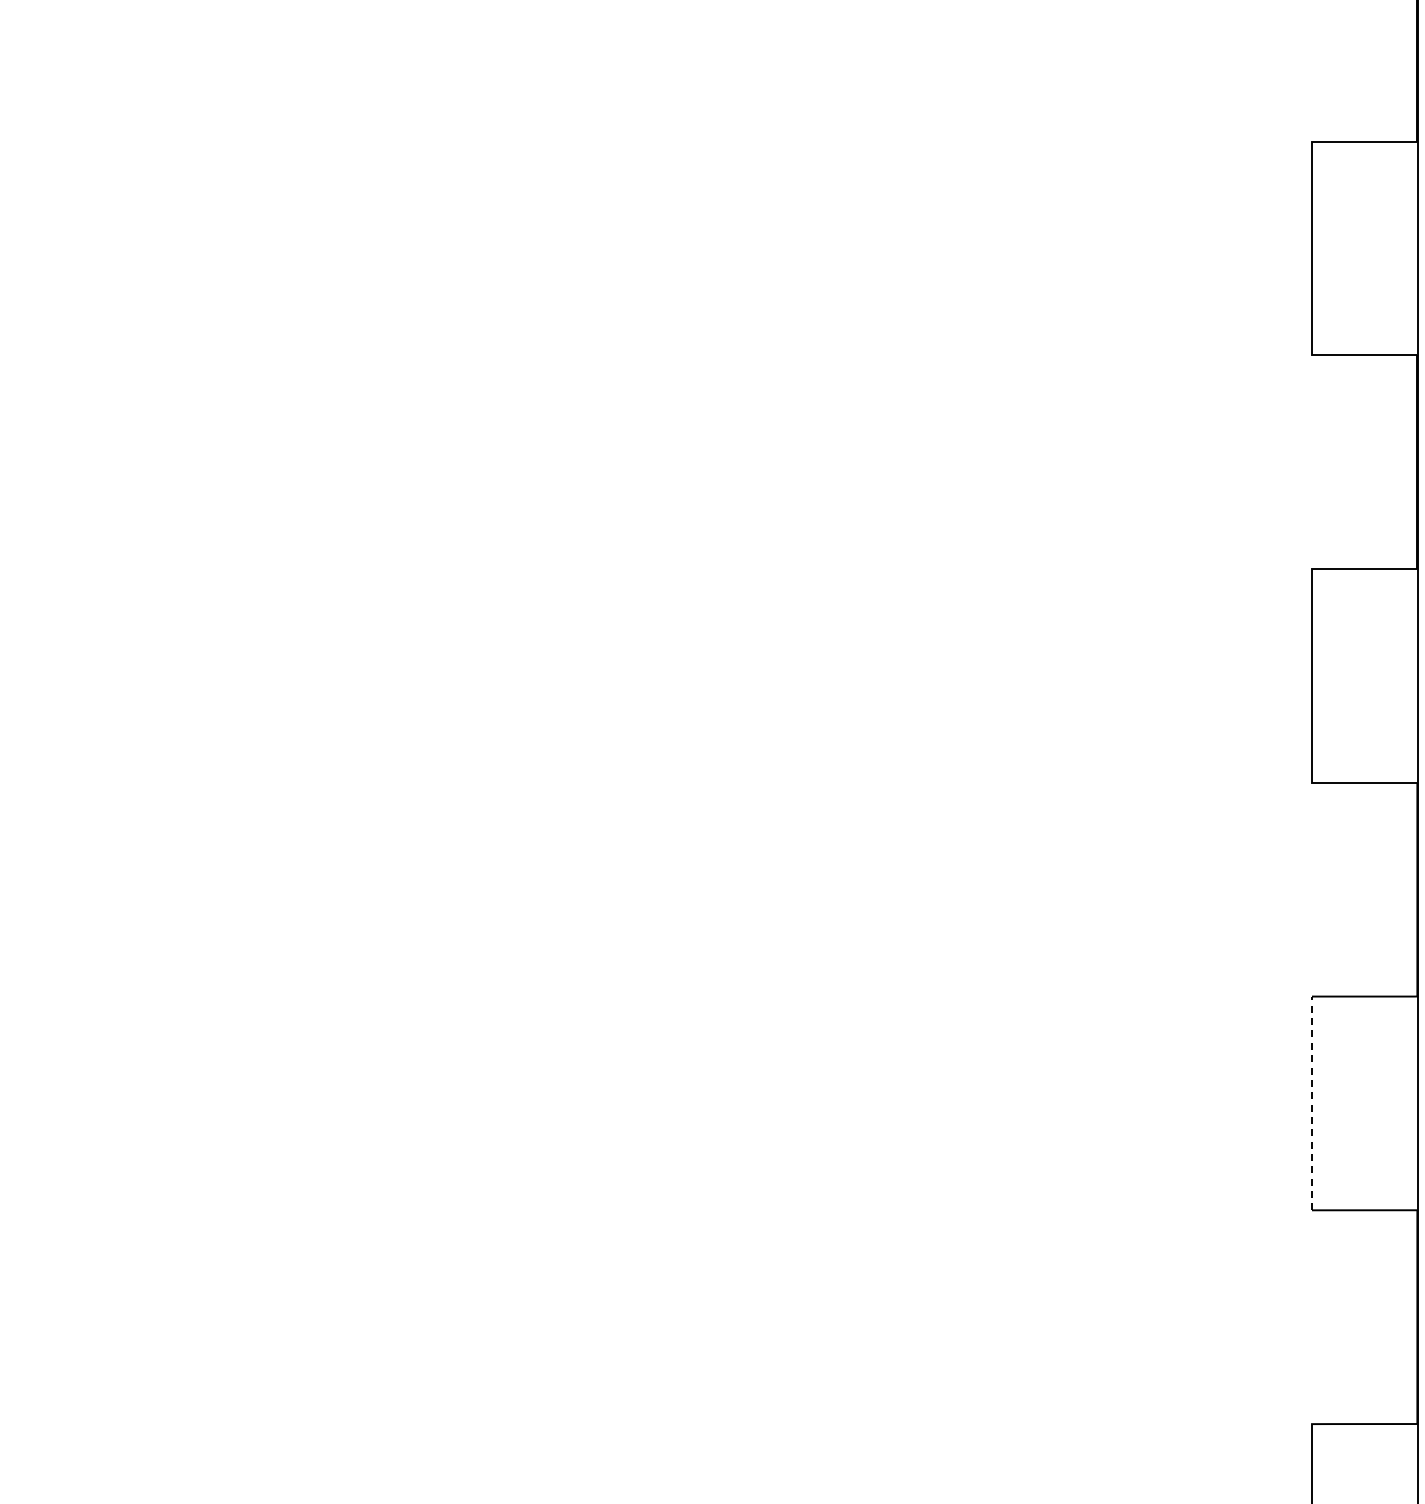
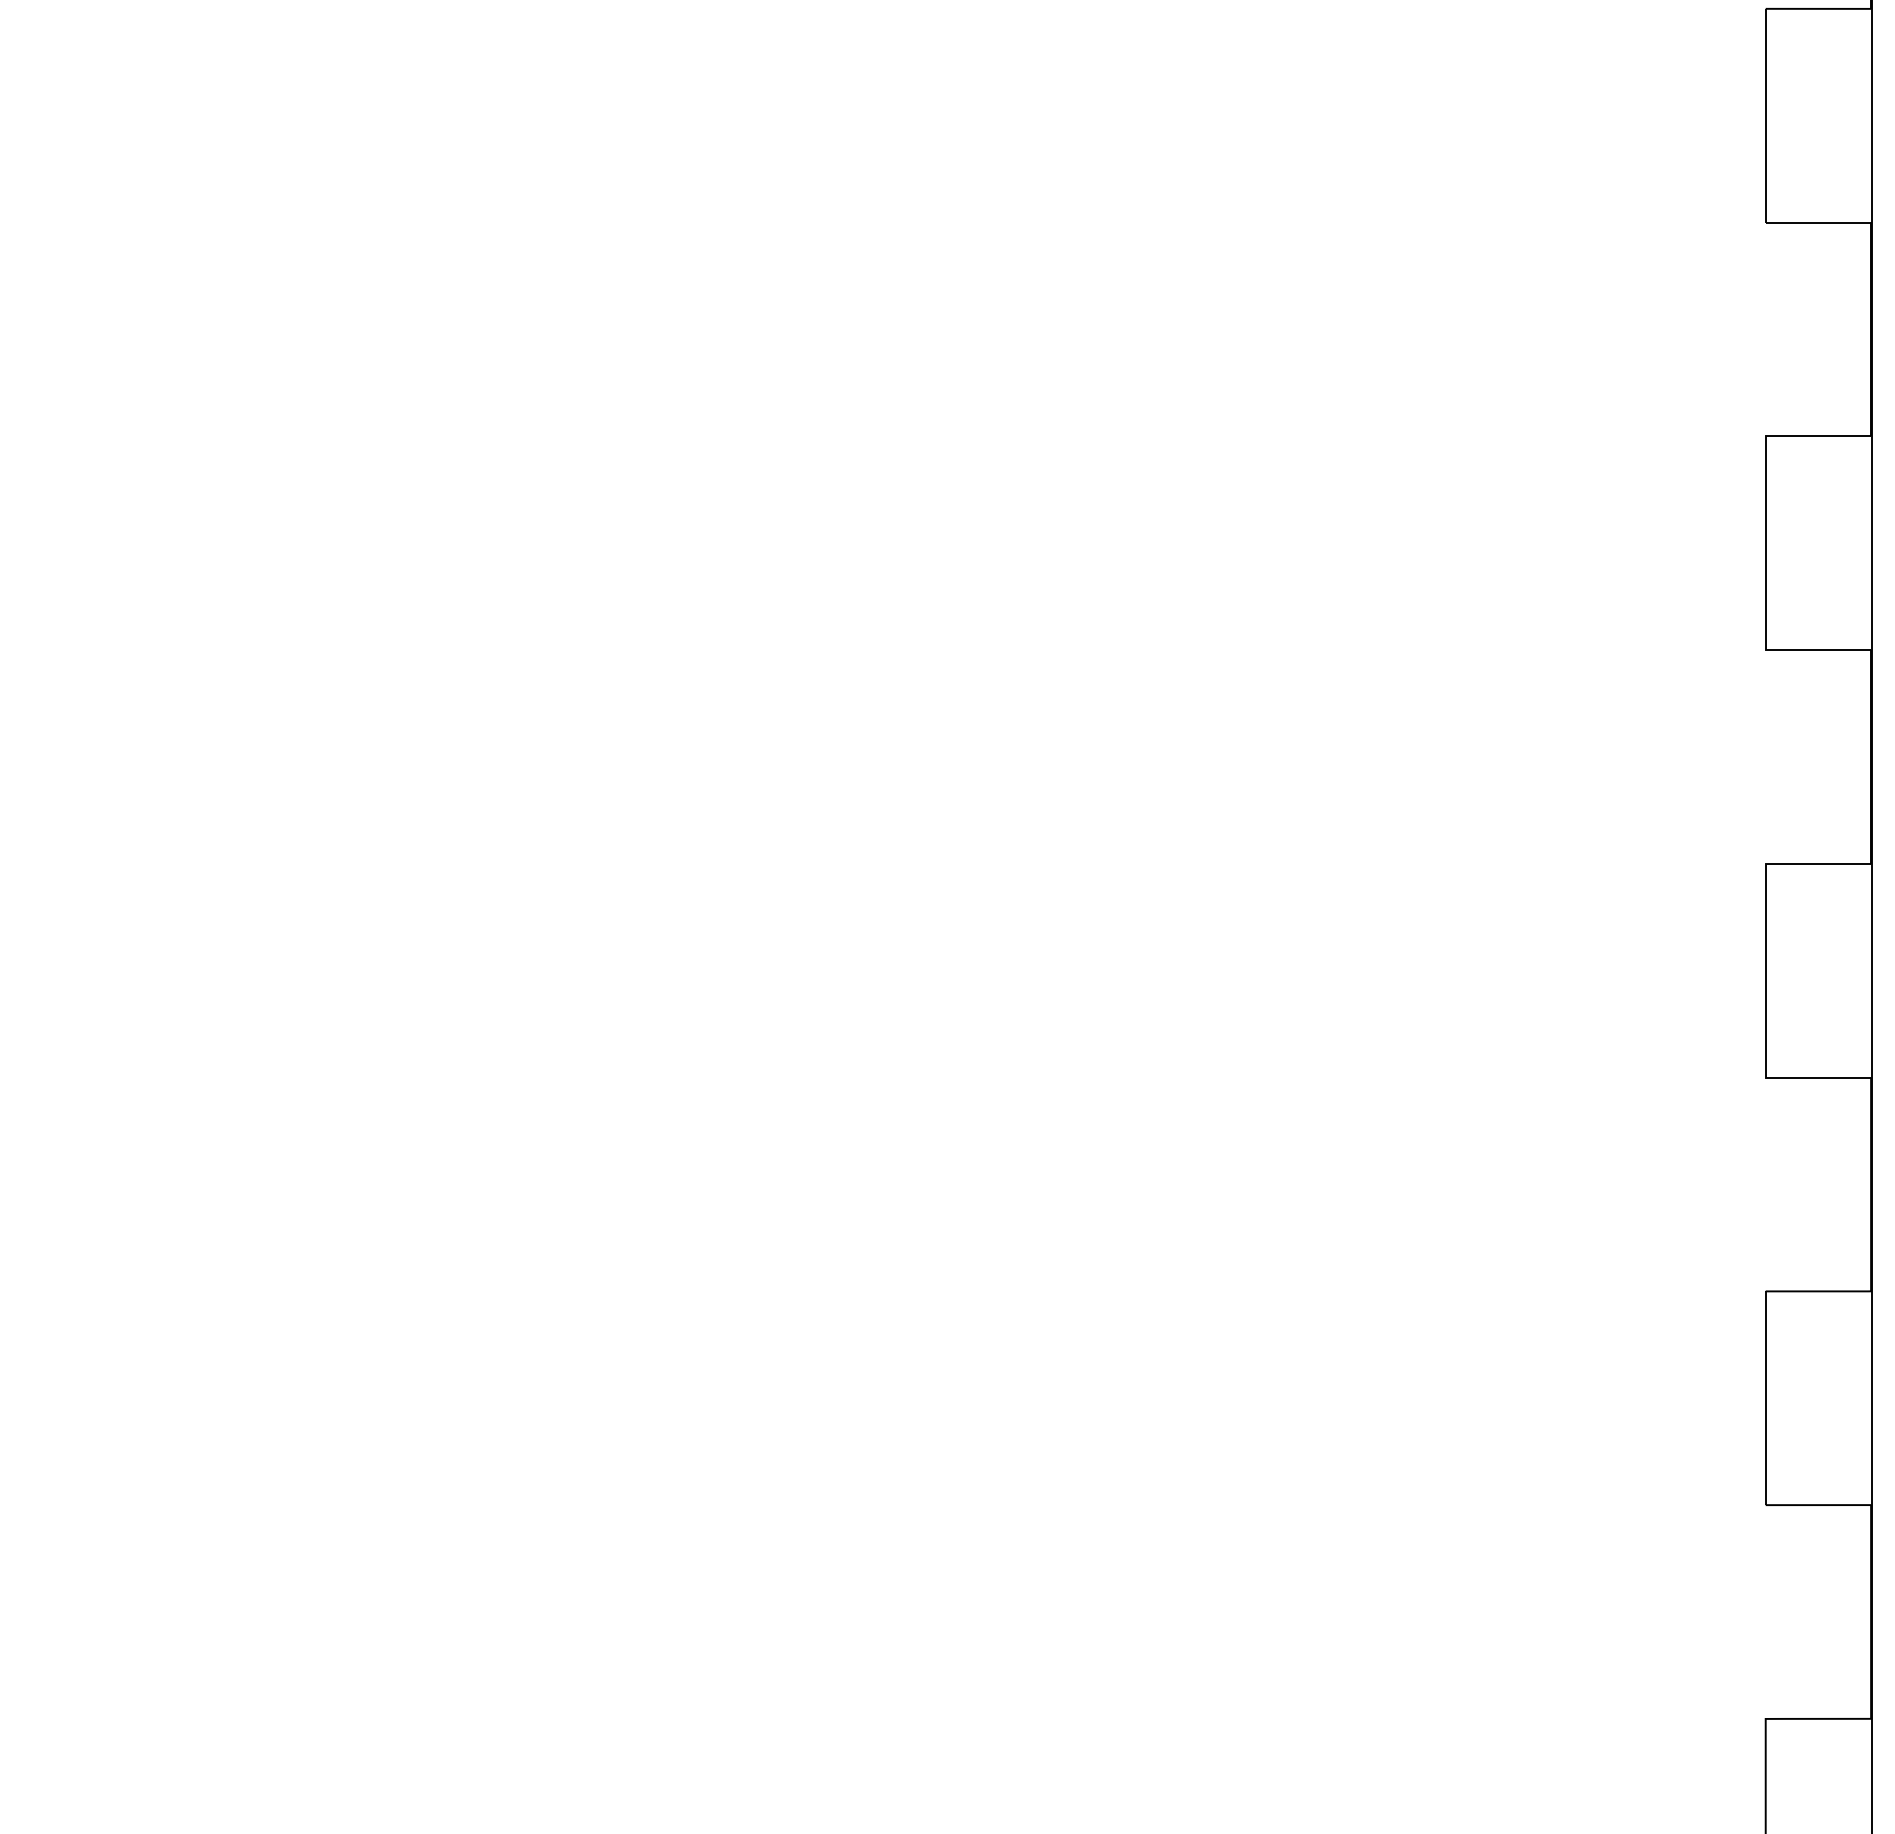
line: (1311, 1103) -> (1765, 1398), dashed -> solid

